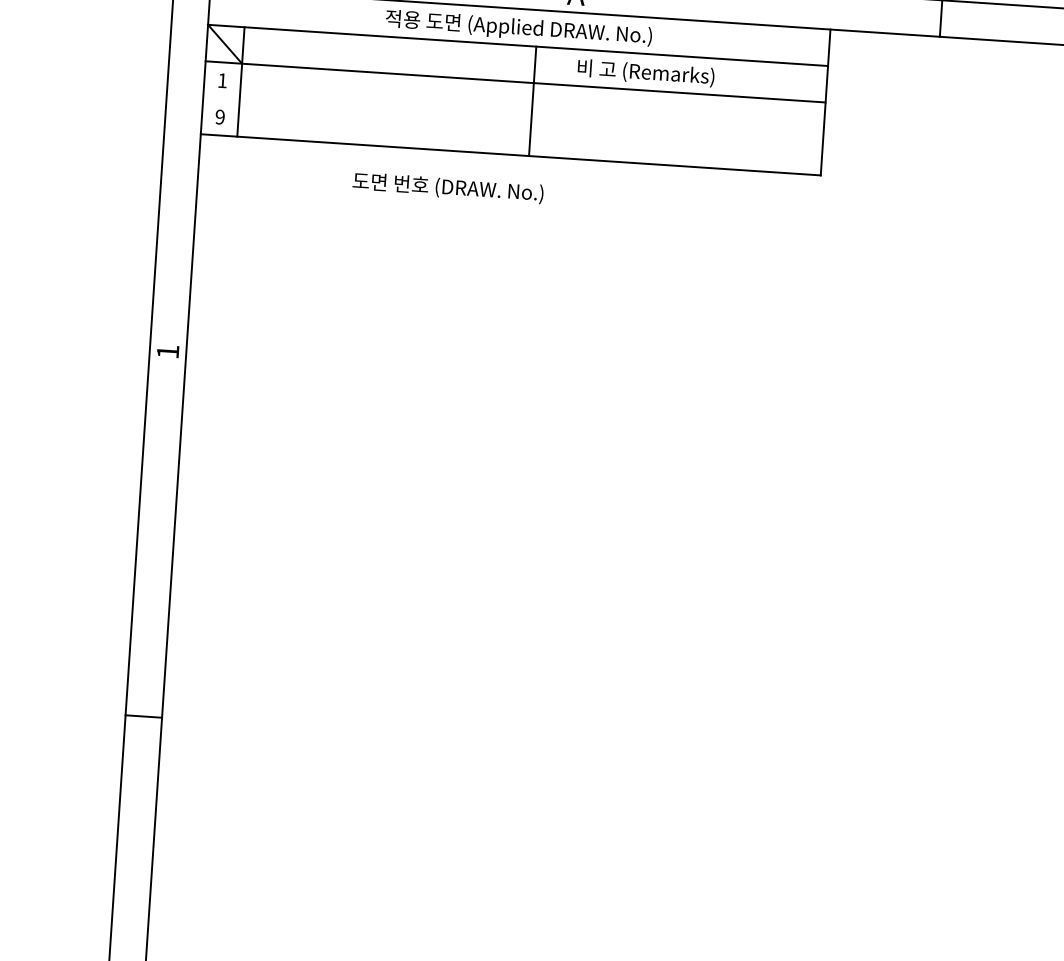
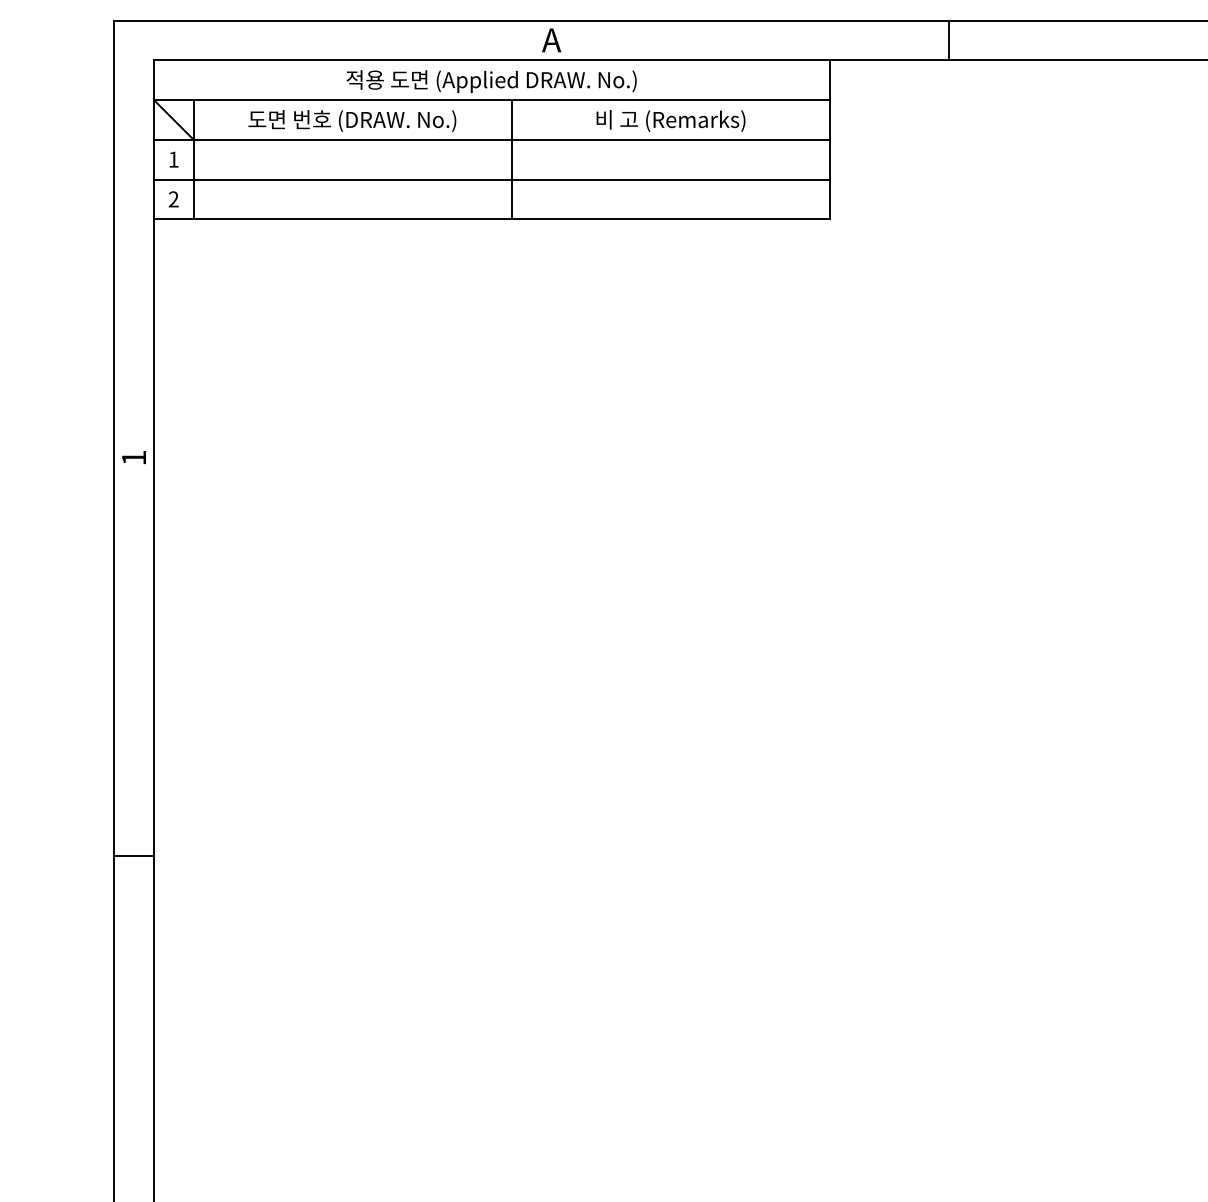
text: (645, 72) -> (670, 120), moved
text: (219, 117) -> (173, 199), 9 -> 2
line: (512, 118) -> (491, 179), added
text: (448, 187) -> (352, 120), moved

